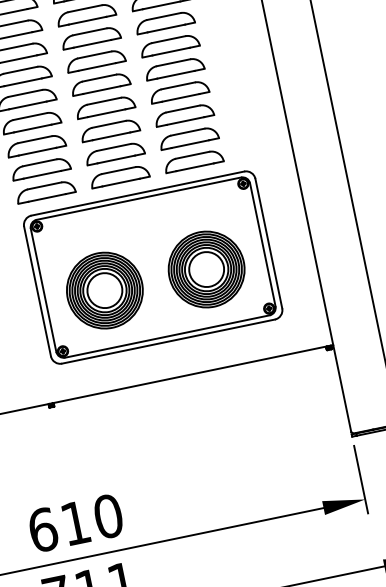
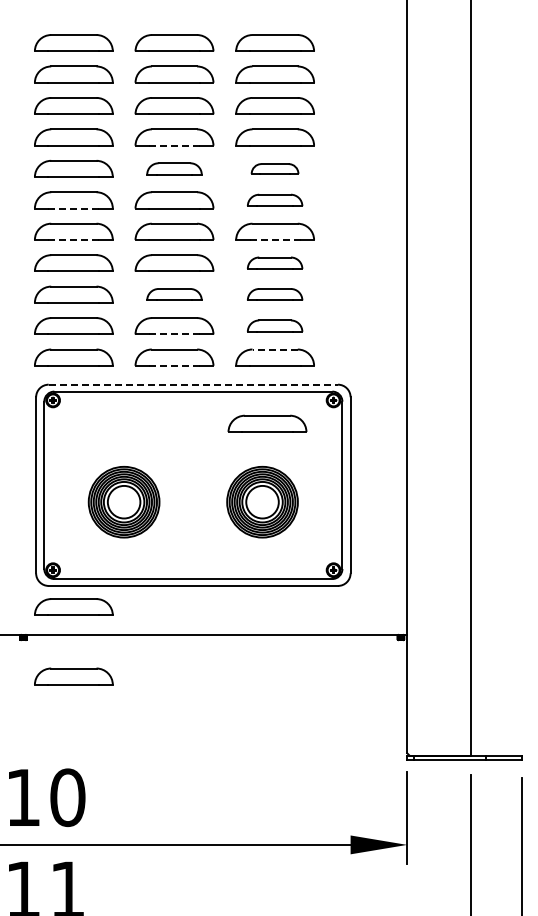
line: (88, 20) -> (175, 145), solid -> dashed
part: (164, 22) -> (274, 168), size x0.6
part: (91, 37) -> (174, 168), size x0.7
part: (169, 45) -> (274, 200), size x0.7
line: (176, 75) -> (275, 240), solid -> dashed
line: (23, 82) -> (74, 208), solid -> dashed
part: (178, 91) -> (274, 262), size x0.7
line: (28, 105) -> (74, 240), solid -> dashed
part: (183, 114) -> (274, 294), size x0.7
part: (110, 130) -> (174, 294), size x0.7
part: (188, 137) -> (274, 325), size x0.7
line: (192, 155) -> (275, 349), solid -> dashed
line: (117, 159) -> (175, 334), solid -> dashed
line: (121, 182) -> (175, 365), solid -> dashed
line: (137, 193) -> (193, 384), solid -> dashed
part: (198, 210) -> (267, 423), added
part: (206, 268) -> (262, 501), size x0.7
part: (104, 290) -> (123, 501), size x0.7
part: (83, 374) -> (73, 606), added
part: (94, 426) -> (73, 676), added

